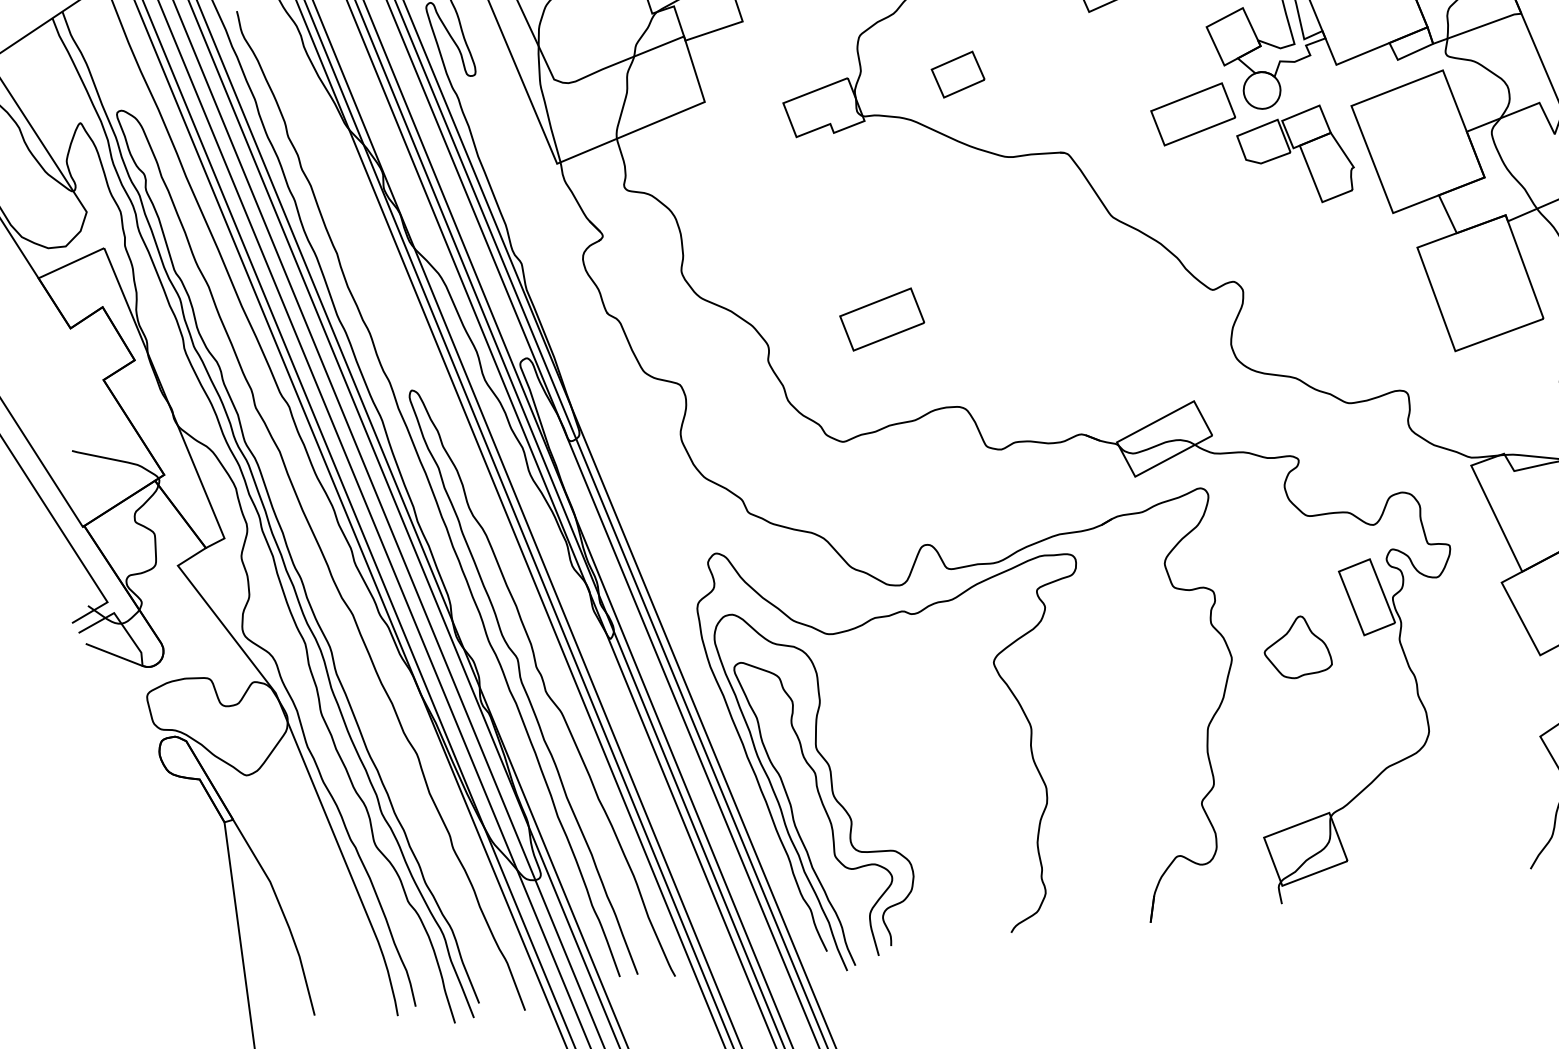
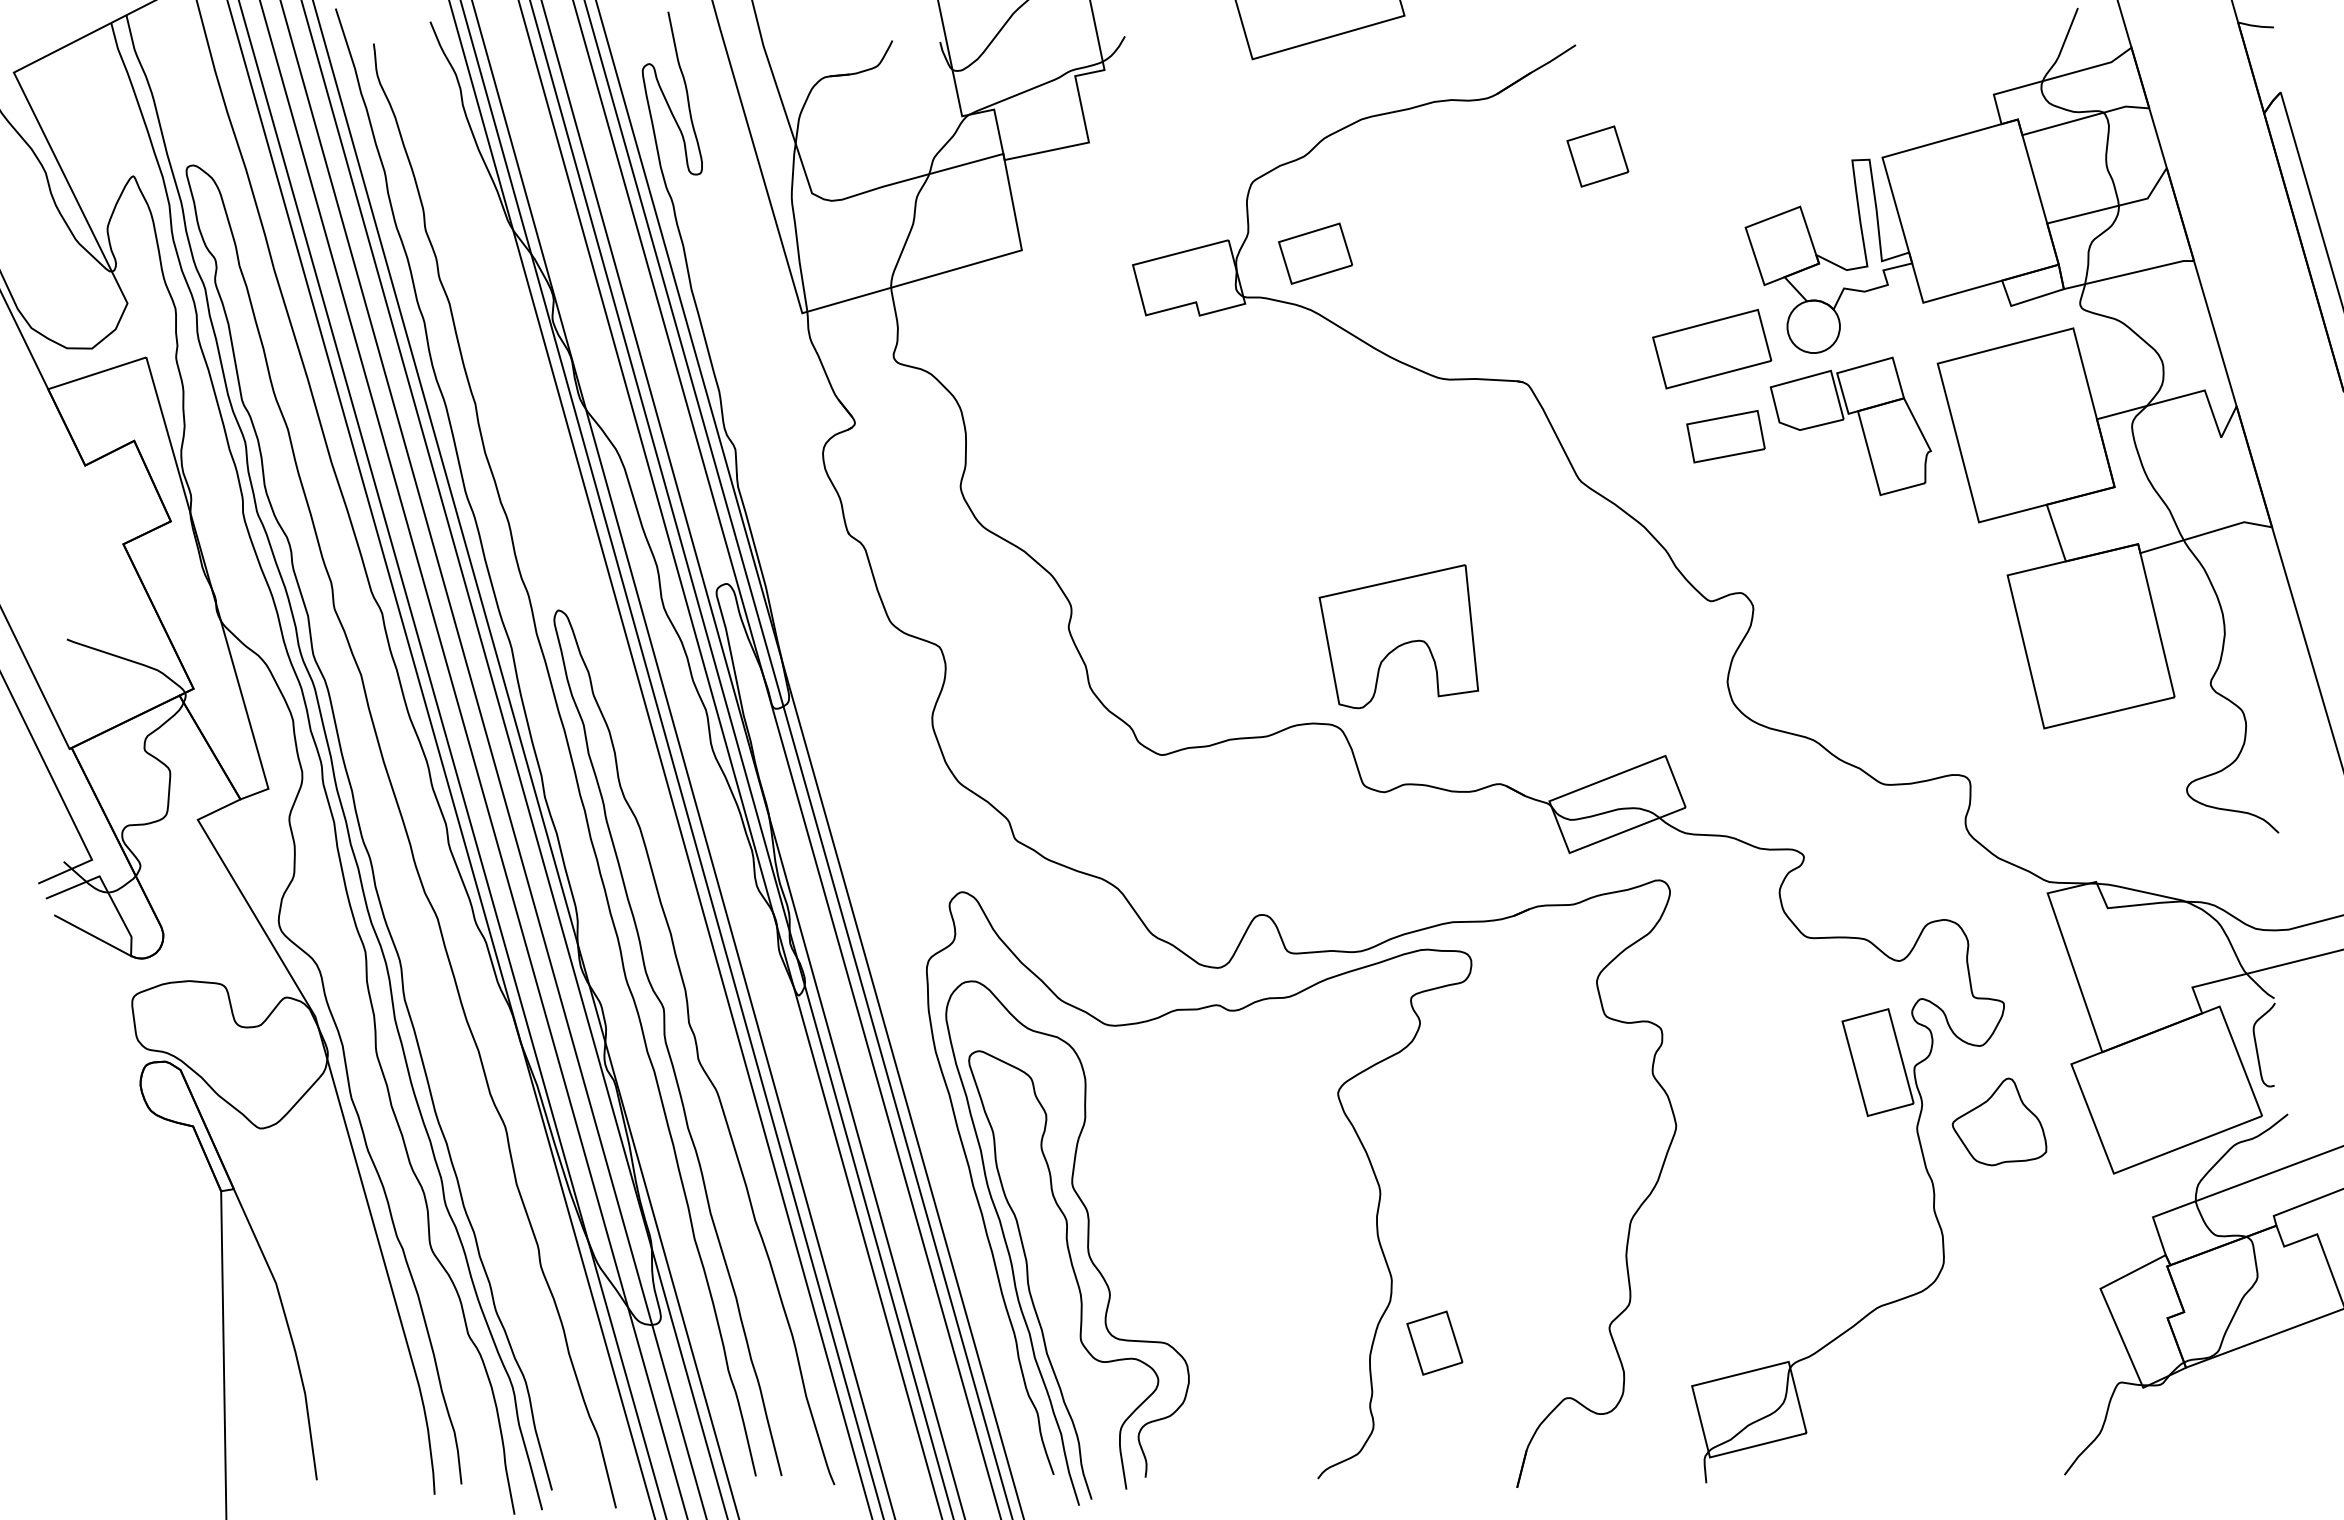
part: (958, 74) -> (1315, 253), moved
part: (1209, 174) -> (1725, 436), added
part: (882, 319) -> (1237, 587), removed
part: (998, 339) -> (1398, 636), added
part: (1297, 647) -> (1999, 1121), moved
part: (1081, 828) -> (1434, 1342), added

